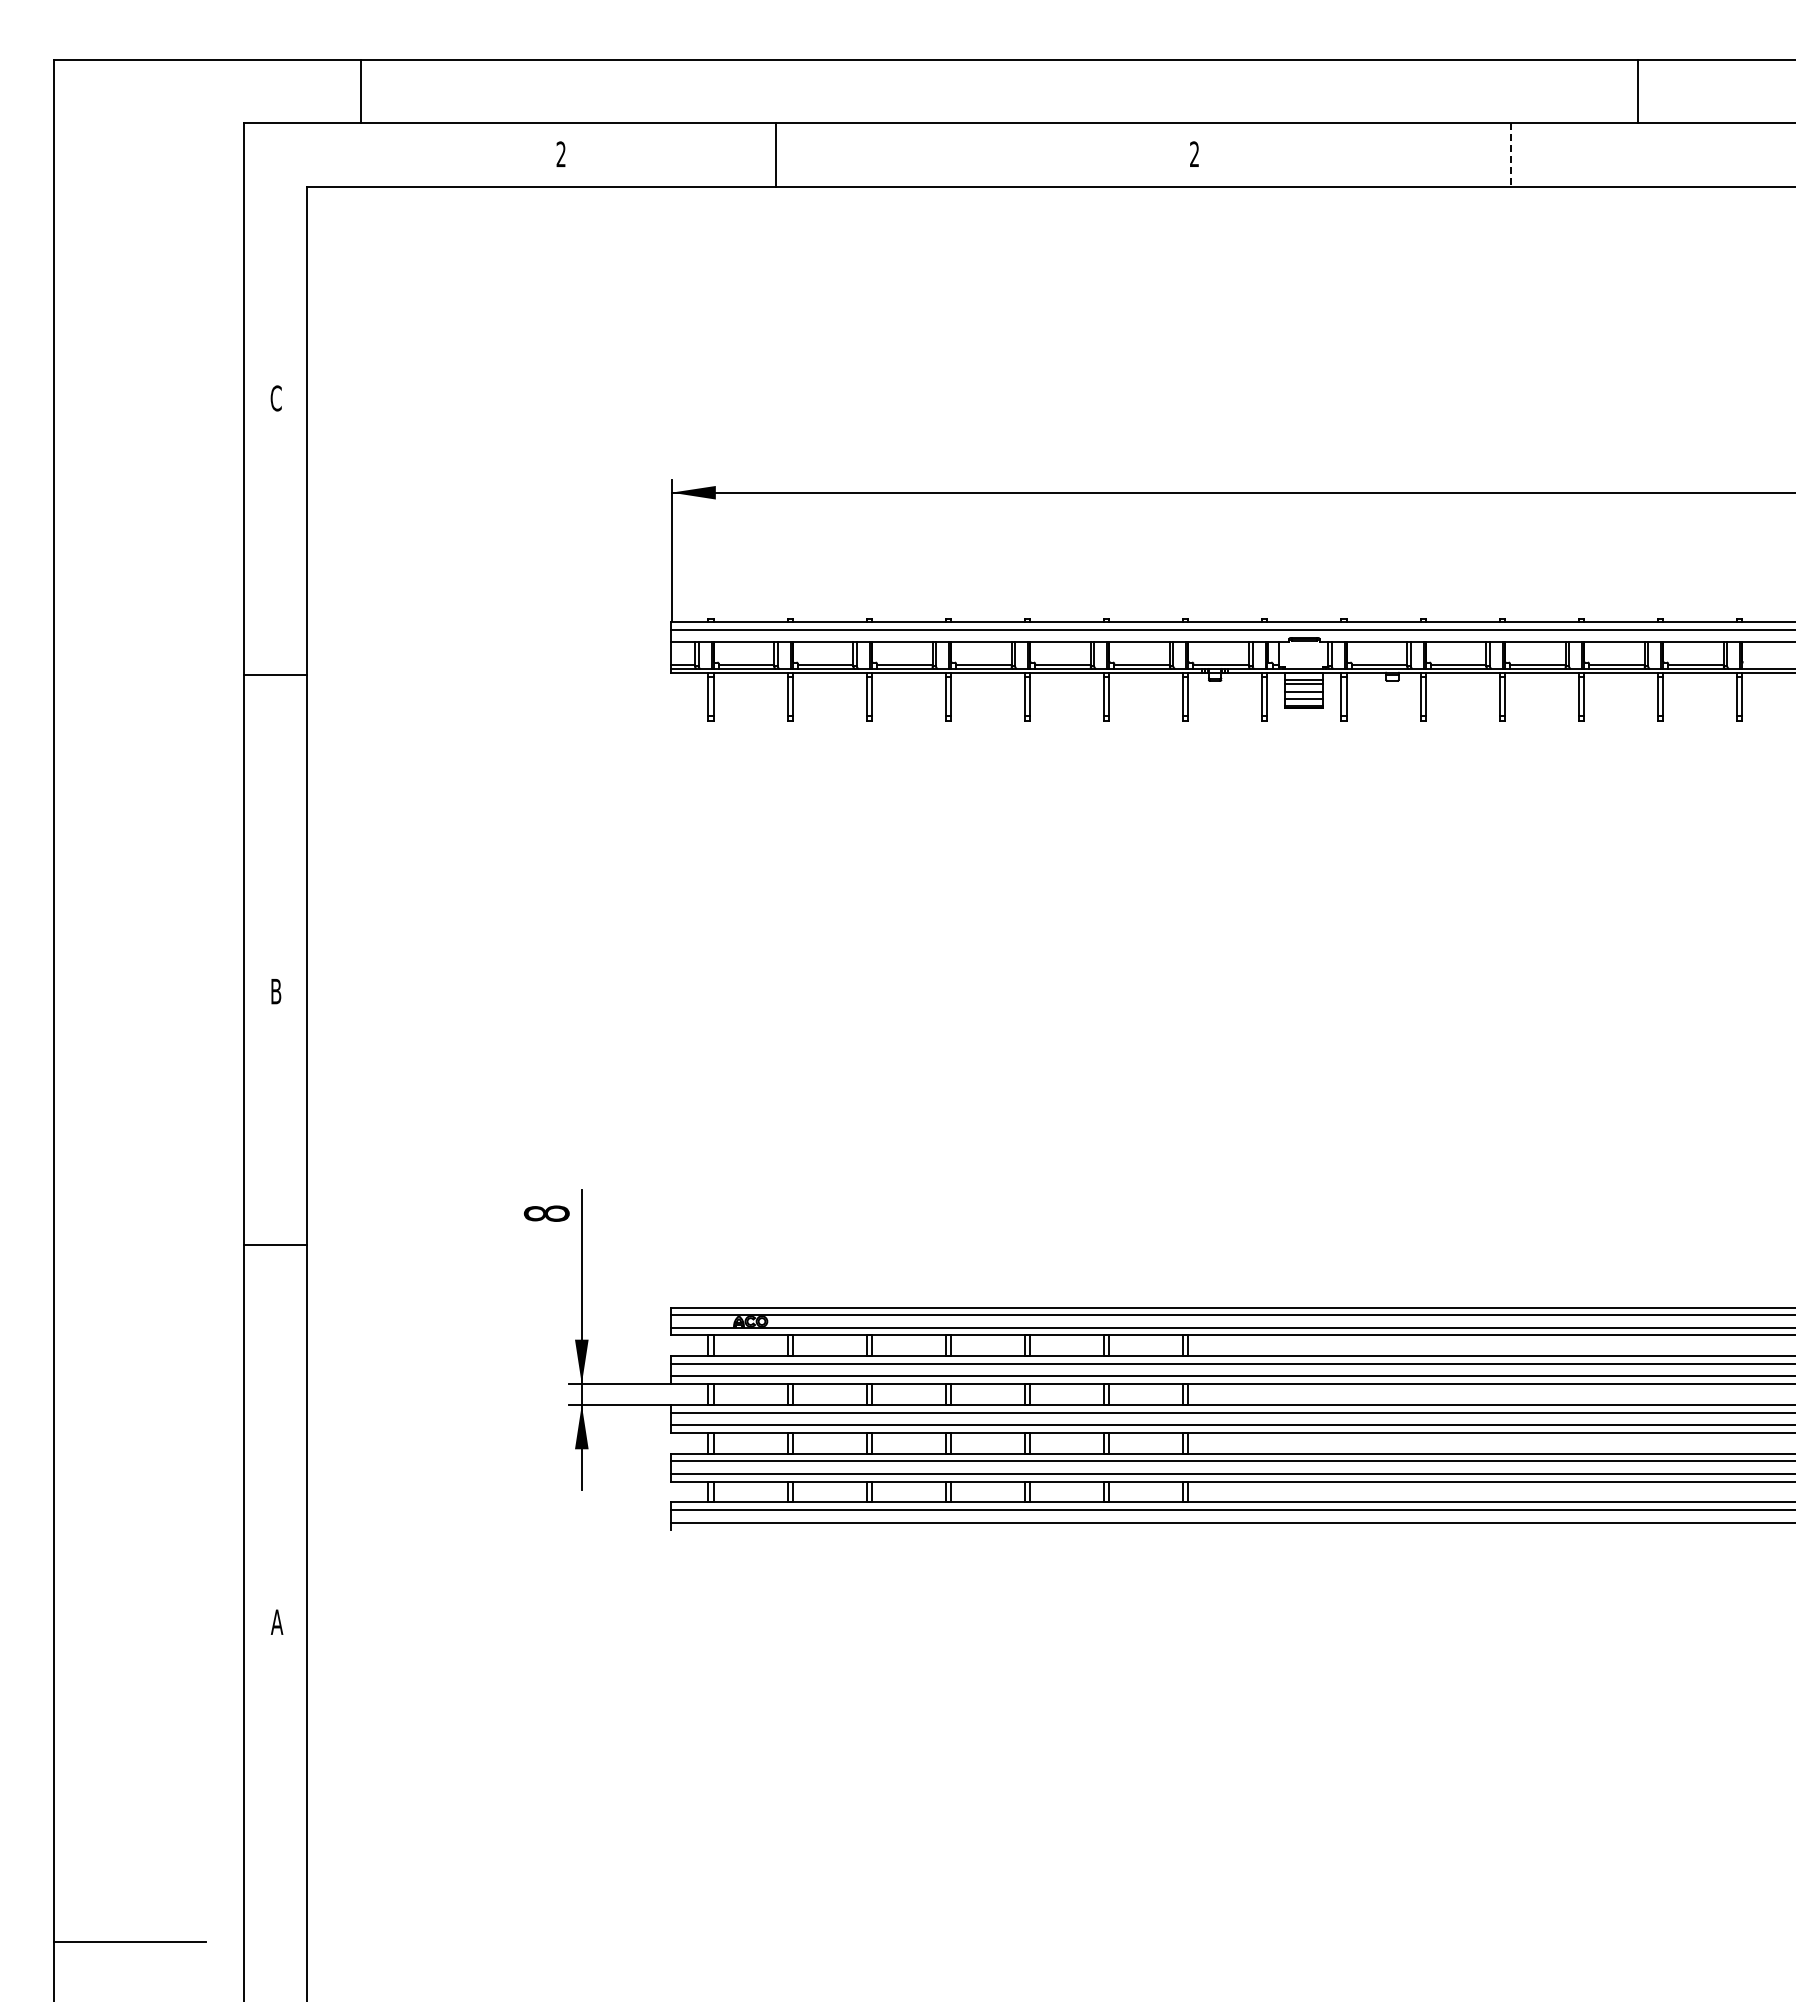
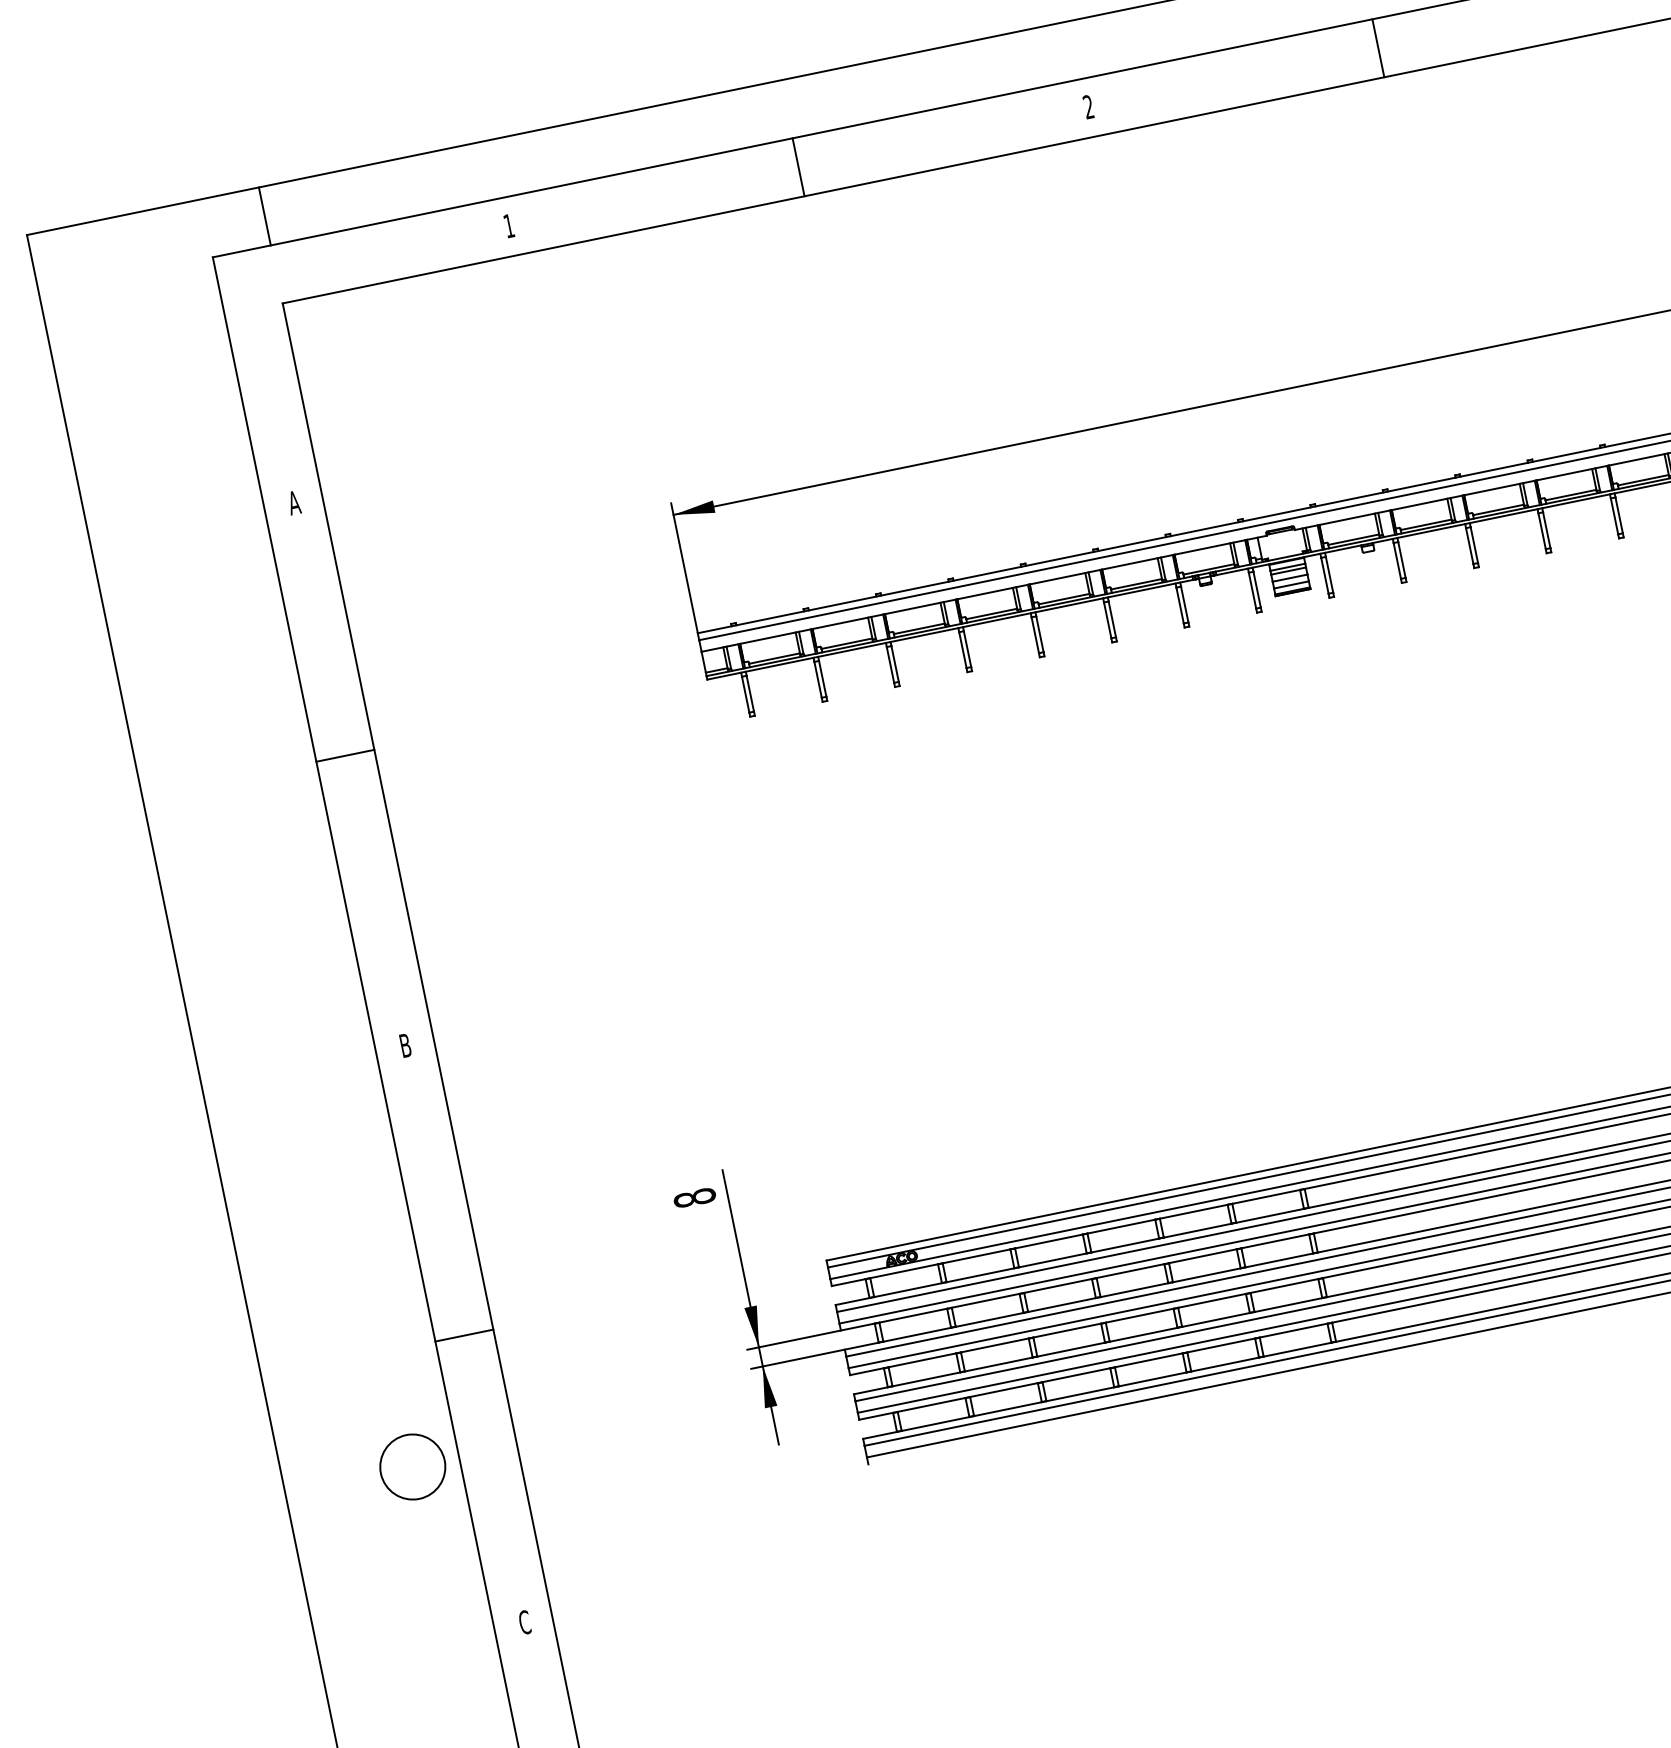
line: (361, 91) -> (265, 216), moved
text: (560, 153) -> (508, 225), 2 -> 1
line: (776, 154) -> (798, 166), moved
line: (1511, 155) -> (1378, 48), dashed -> solid
text: (276, 398) -> (294, 502), C -> A
line: (275, 1245) -> (464, 1335), moved
circle: (192, 1434) -> (412, 1466), added
text: (276, 1622) -> (524, 1622), A -> C

